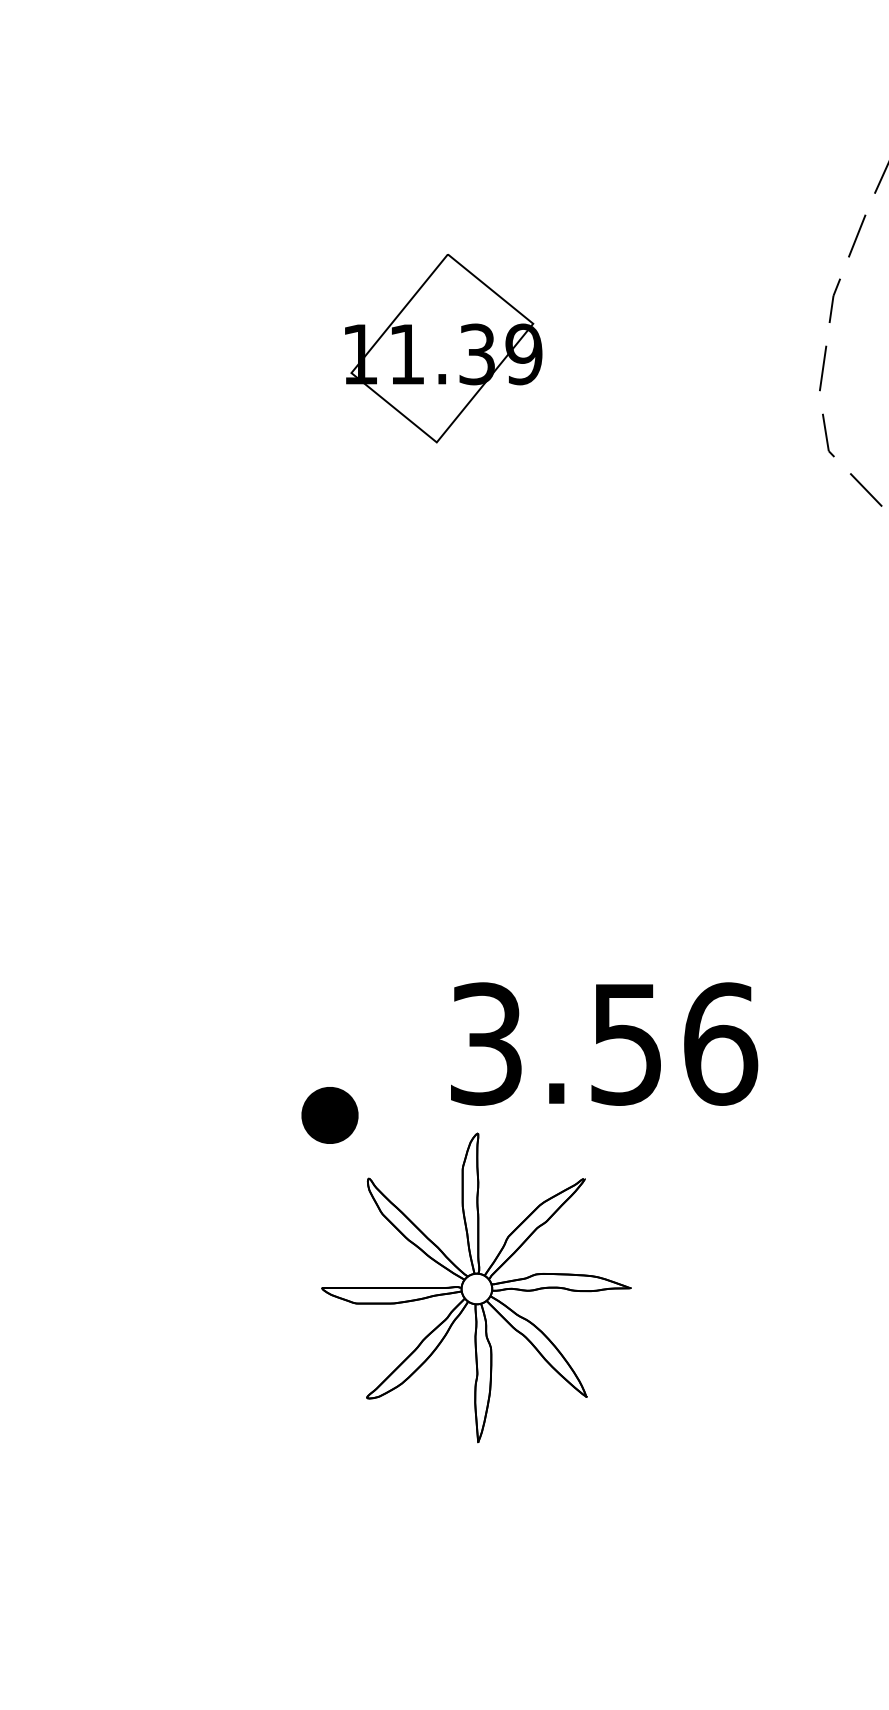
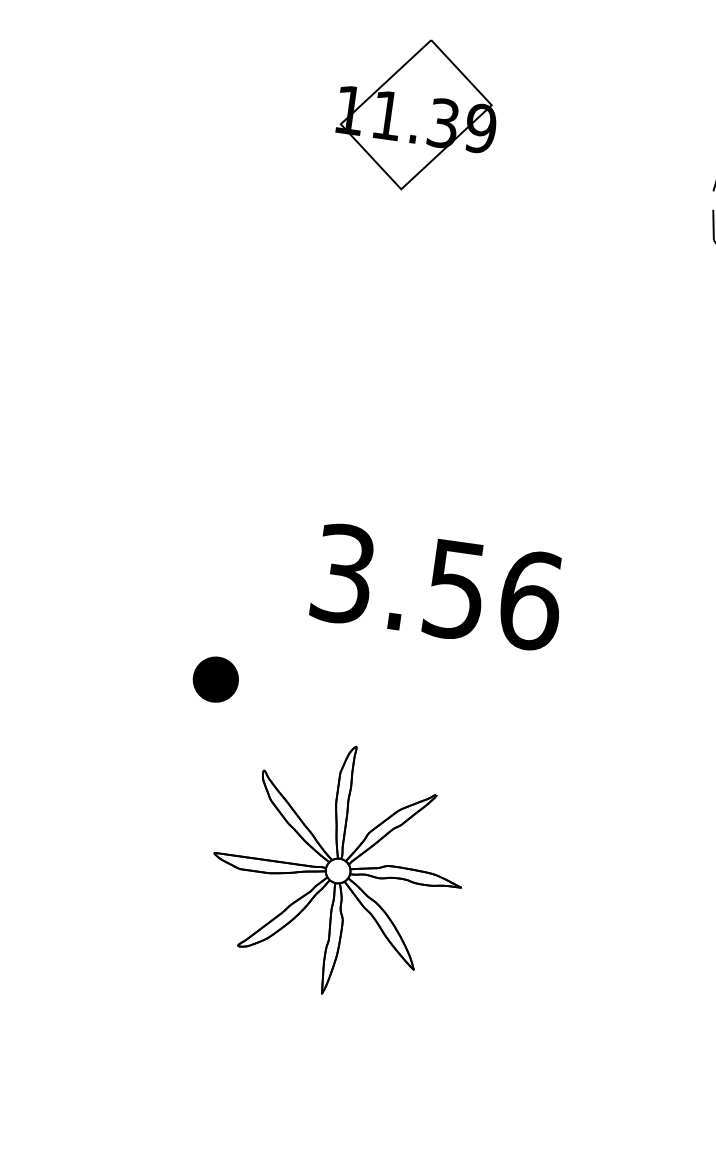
text: (604, 1043) -> (438, 586), moved
part: (329, 1115) -> (215, 679), moved

